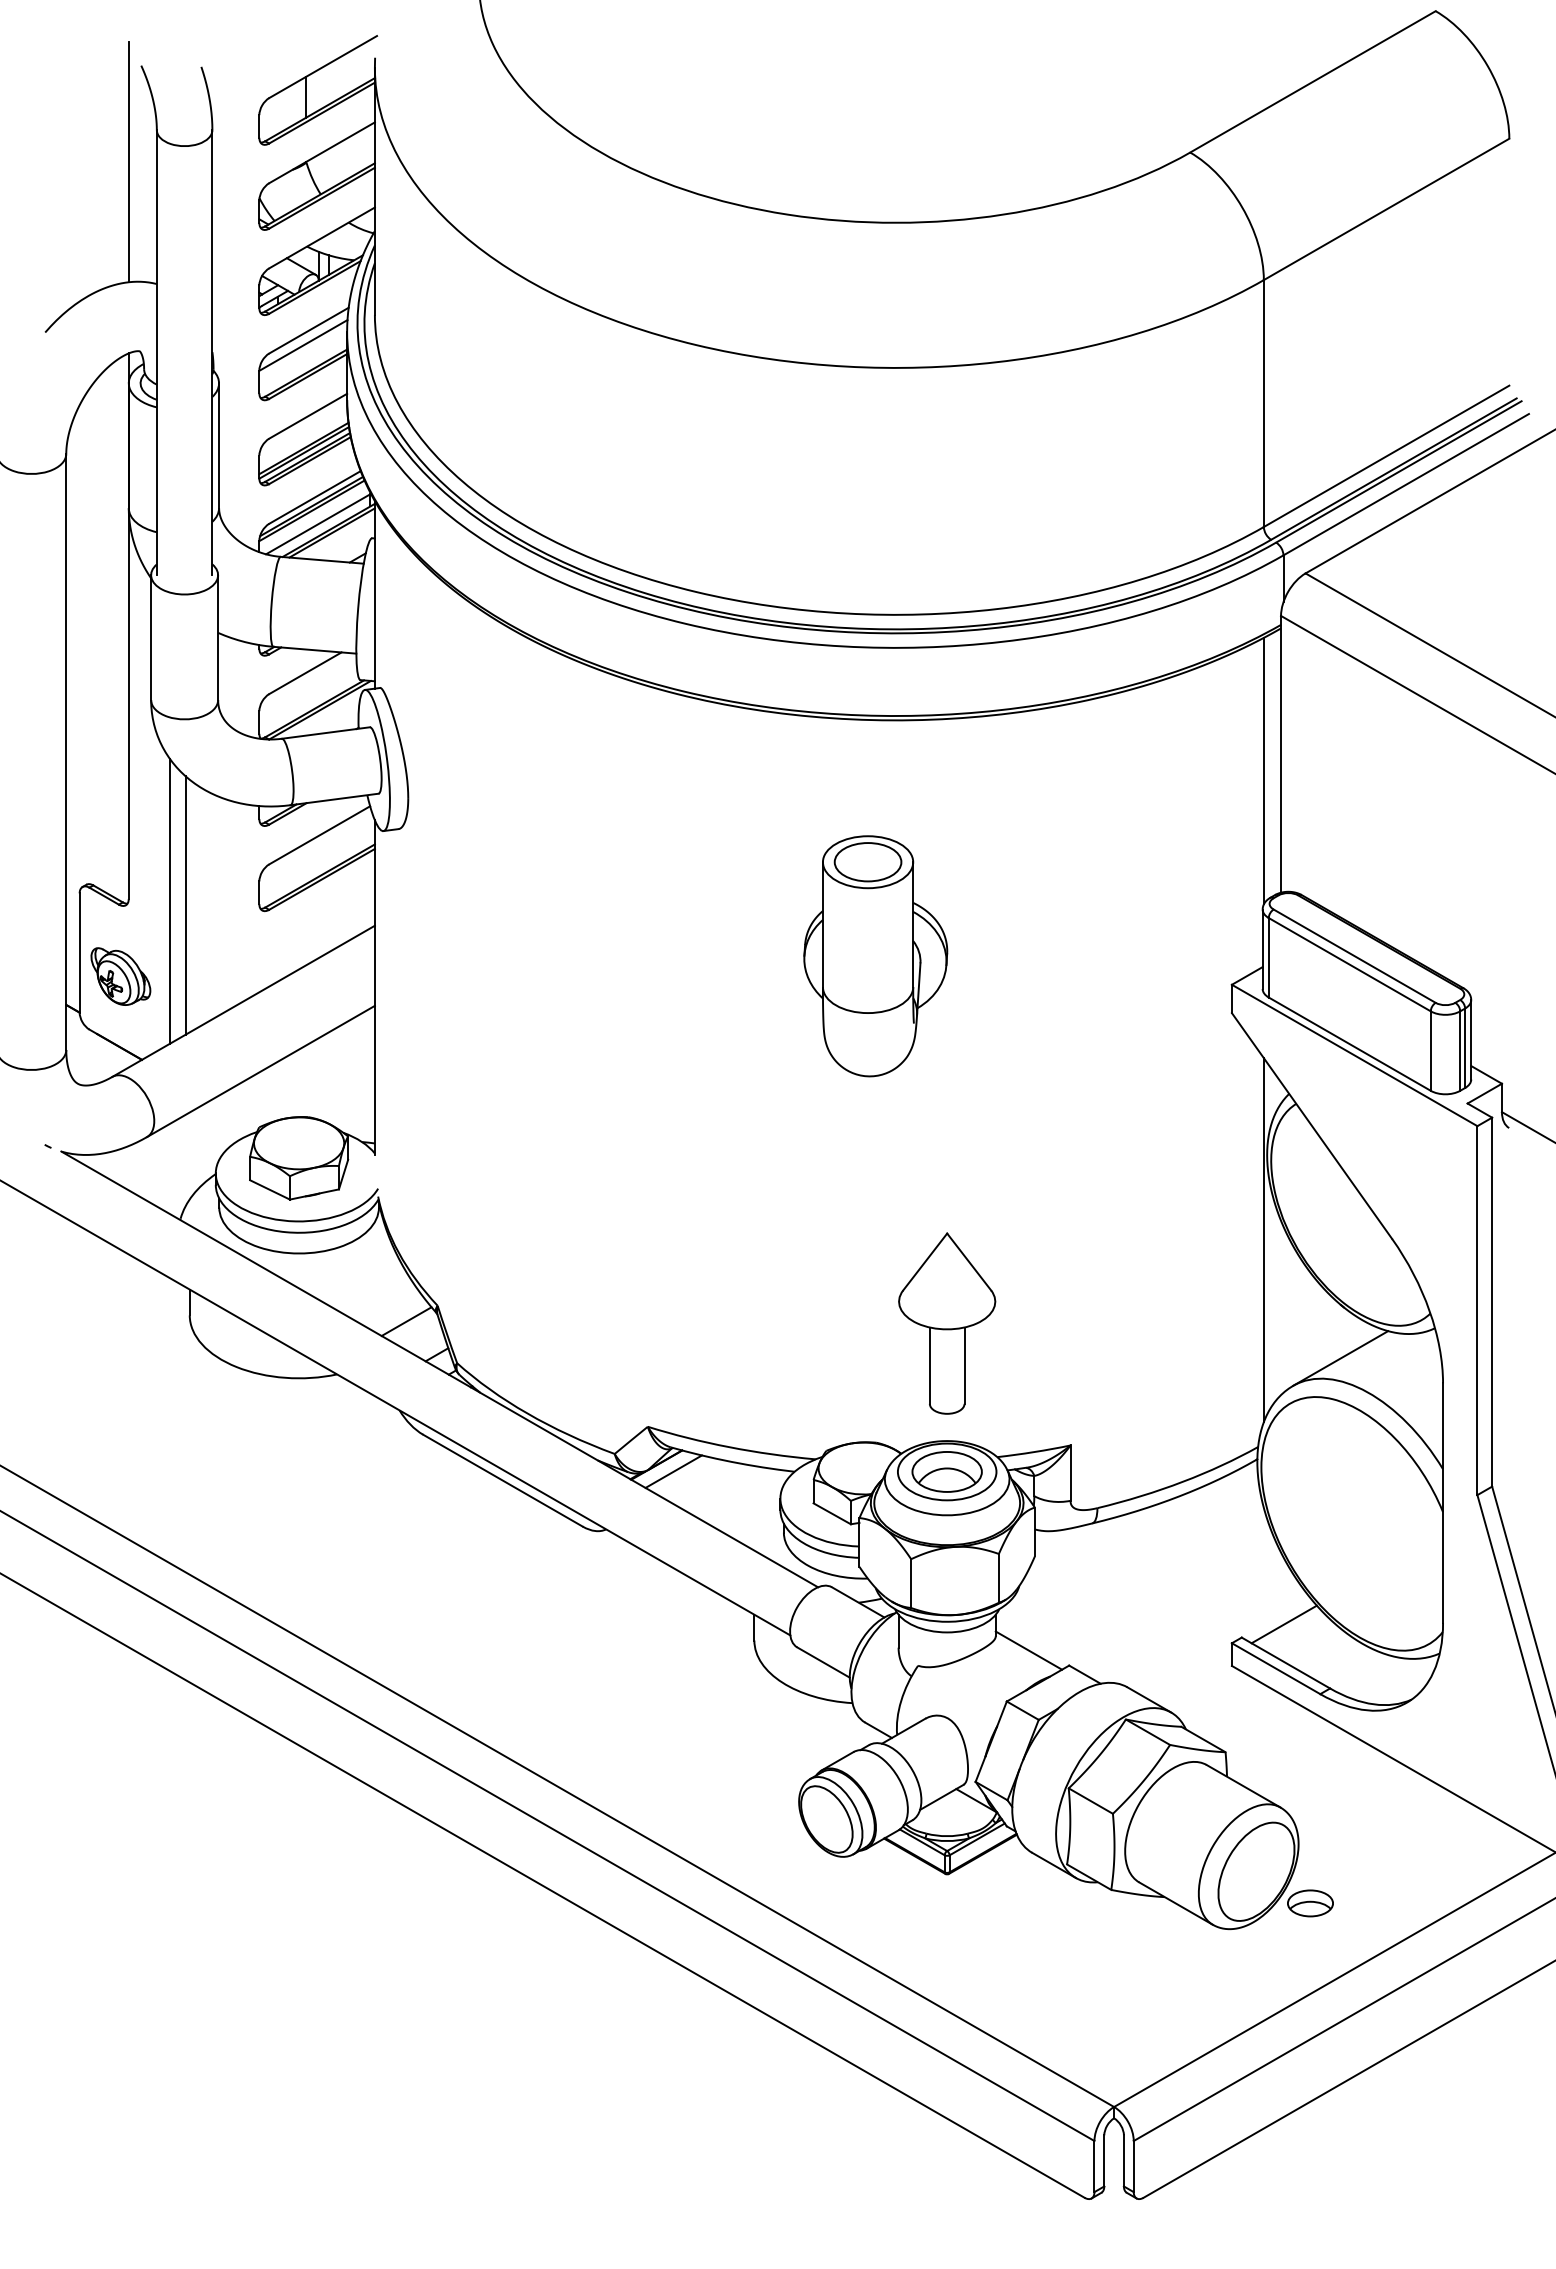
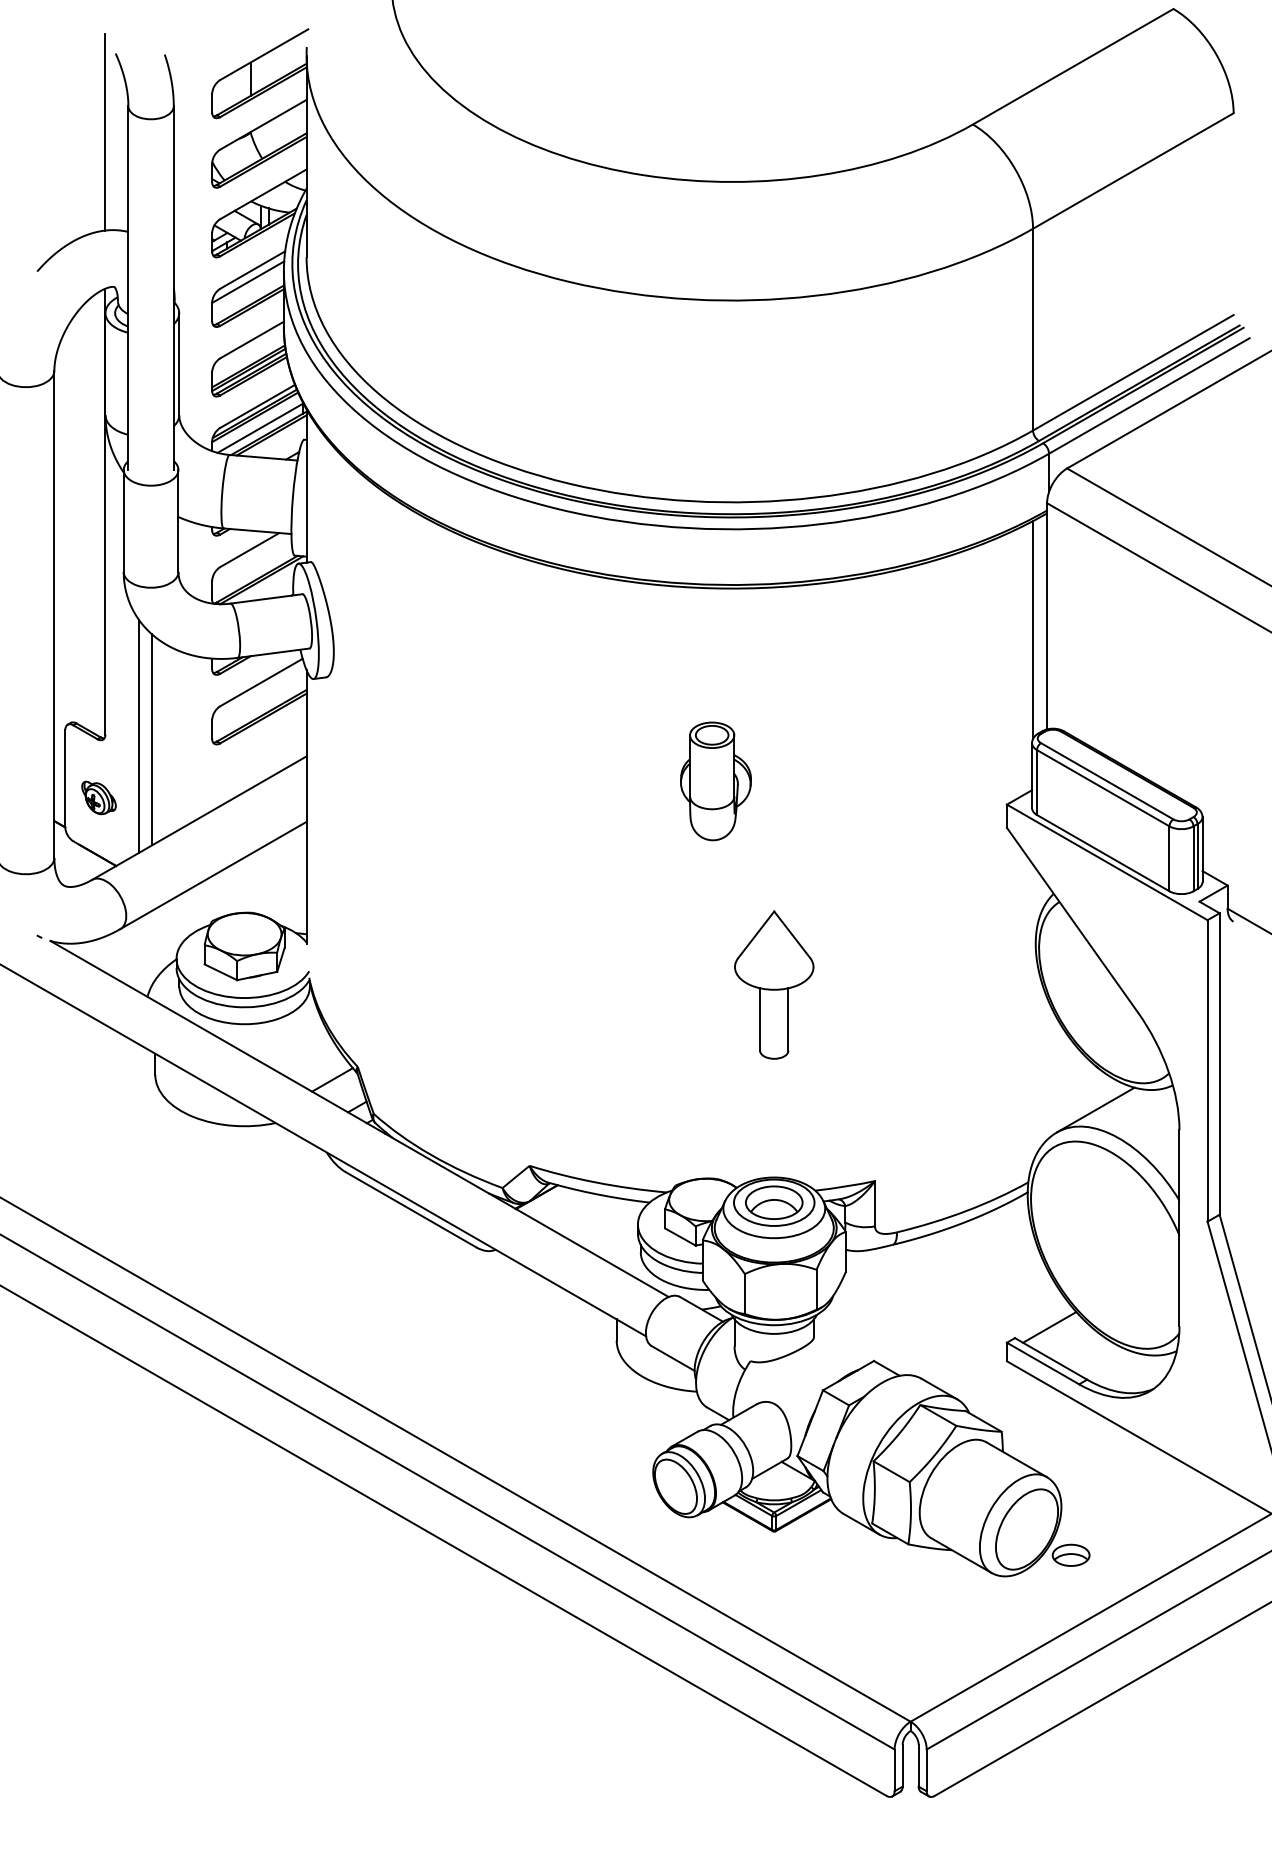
part: (875, 956) -> (715, 781), size x0.6
part: (120, 976) -> (98, 797), size x0.7
line: (1263, 1240) -> (1032, 1013), removed
part: (947, 1323) -> (774, 985), moved
line: (673, 1471) -> (550, 1202), removed
line: (1028, 1650) -> (840, 1348), removed

